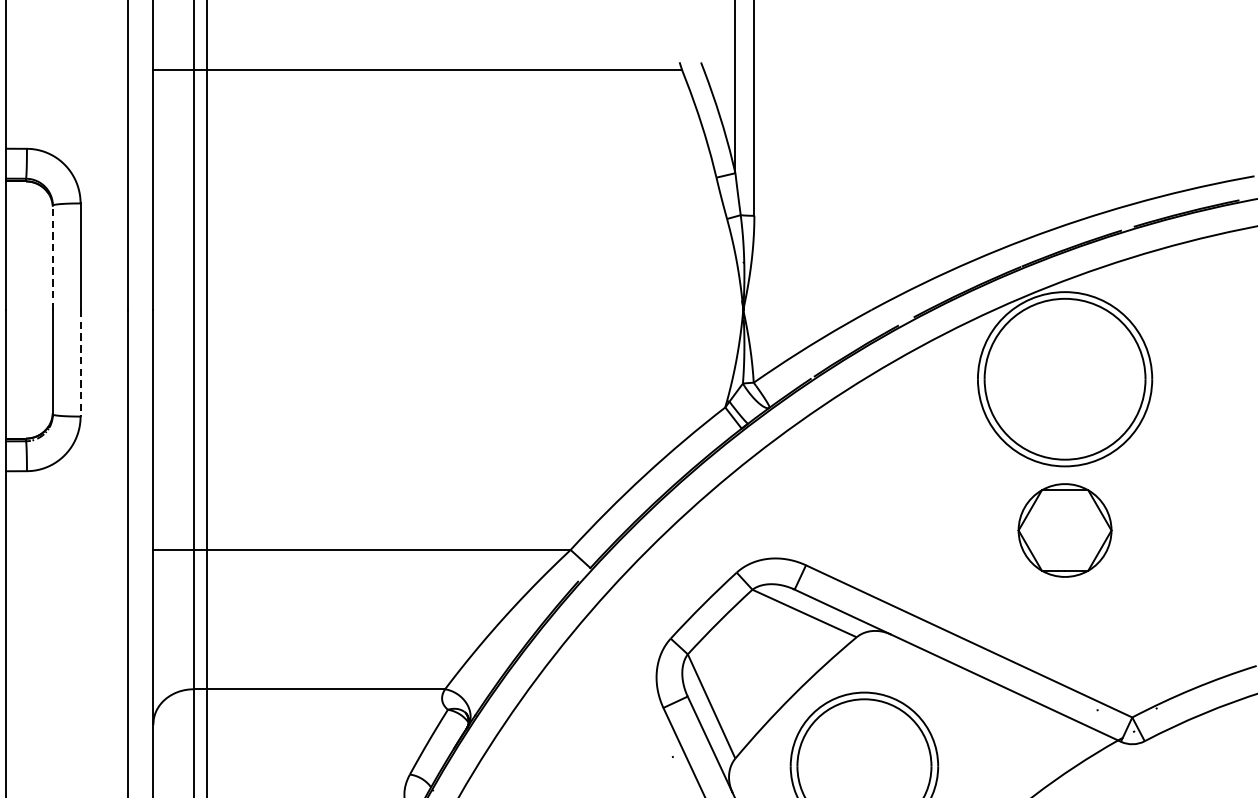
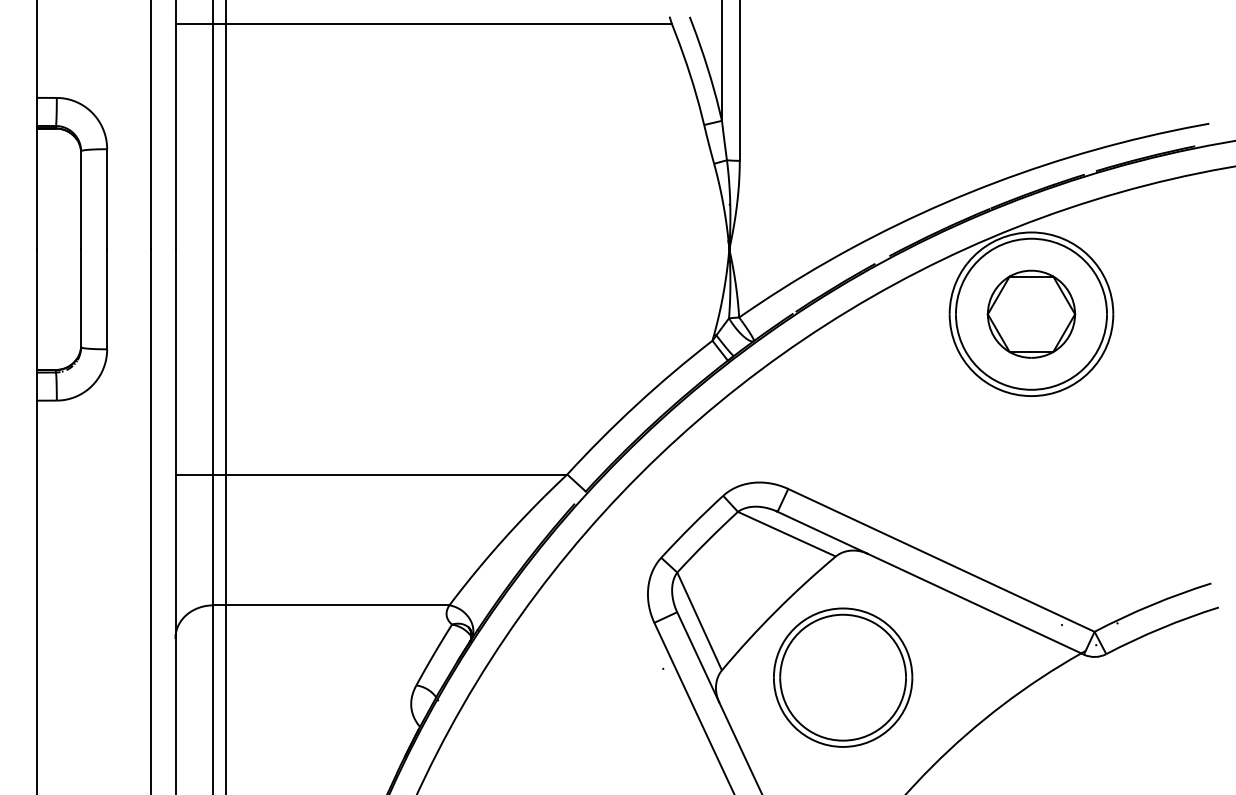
line: (53, 257) -> (81, 199), dashed -> solid
line: (80, 363) -> (107, 299), dashed -> solid
part: (1065, 529) -> (1031, 313), moved

